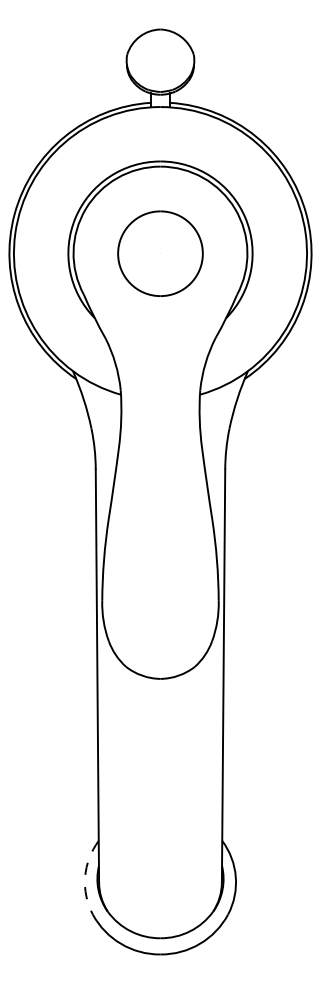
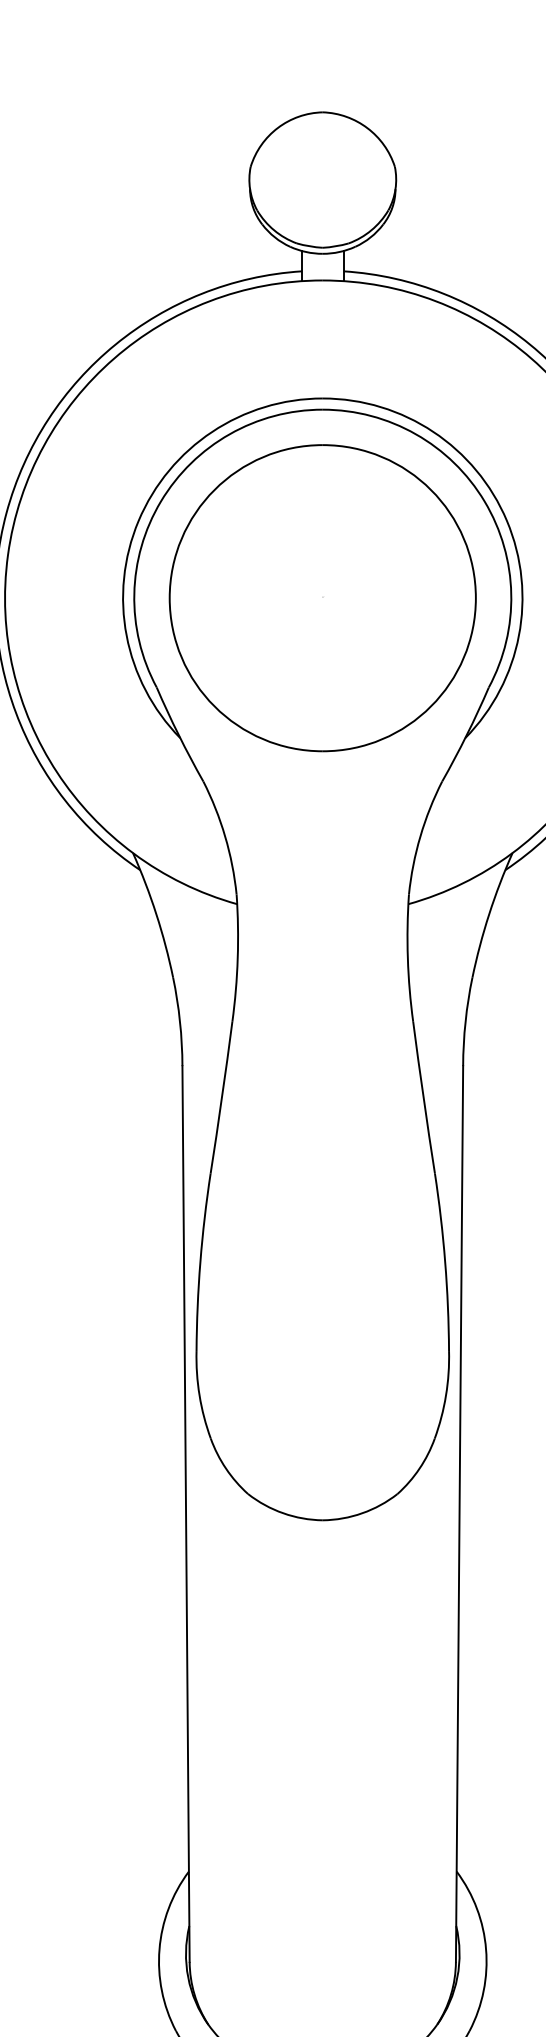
part: (160, 253) -> (322, 597), size x1.67
arc: (85, 876) -> (160, 1948), dashed -> solid

